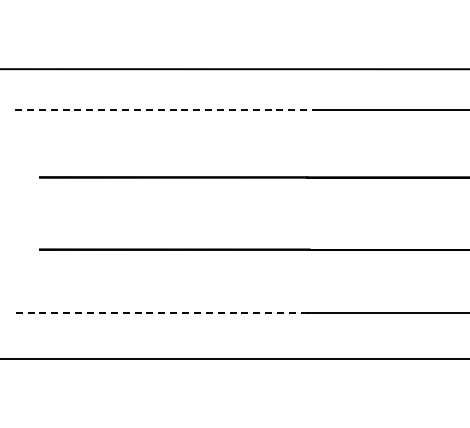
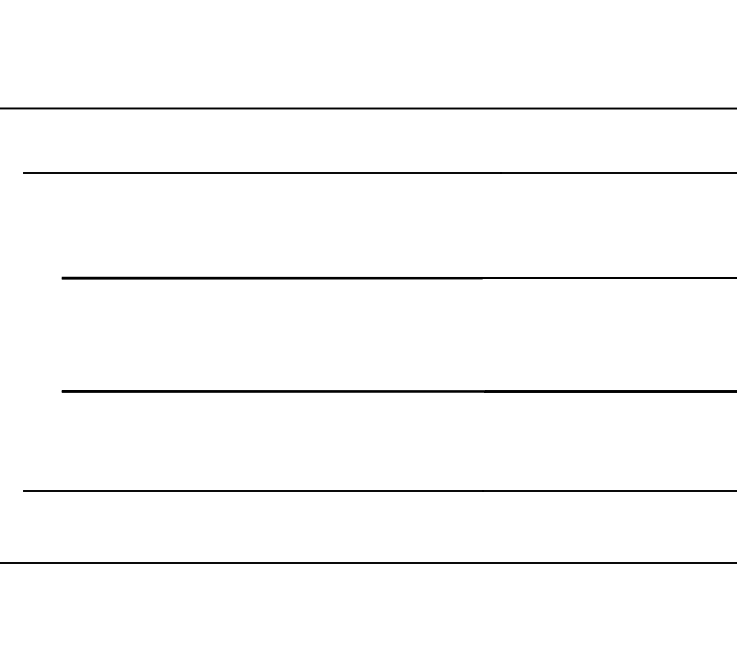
line: (167, 110) -> (262, 173), dashed -> solid
line: (160, 312) -> (251, 489), dashed -> solid

